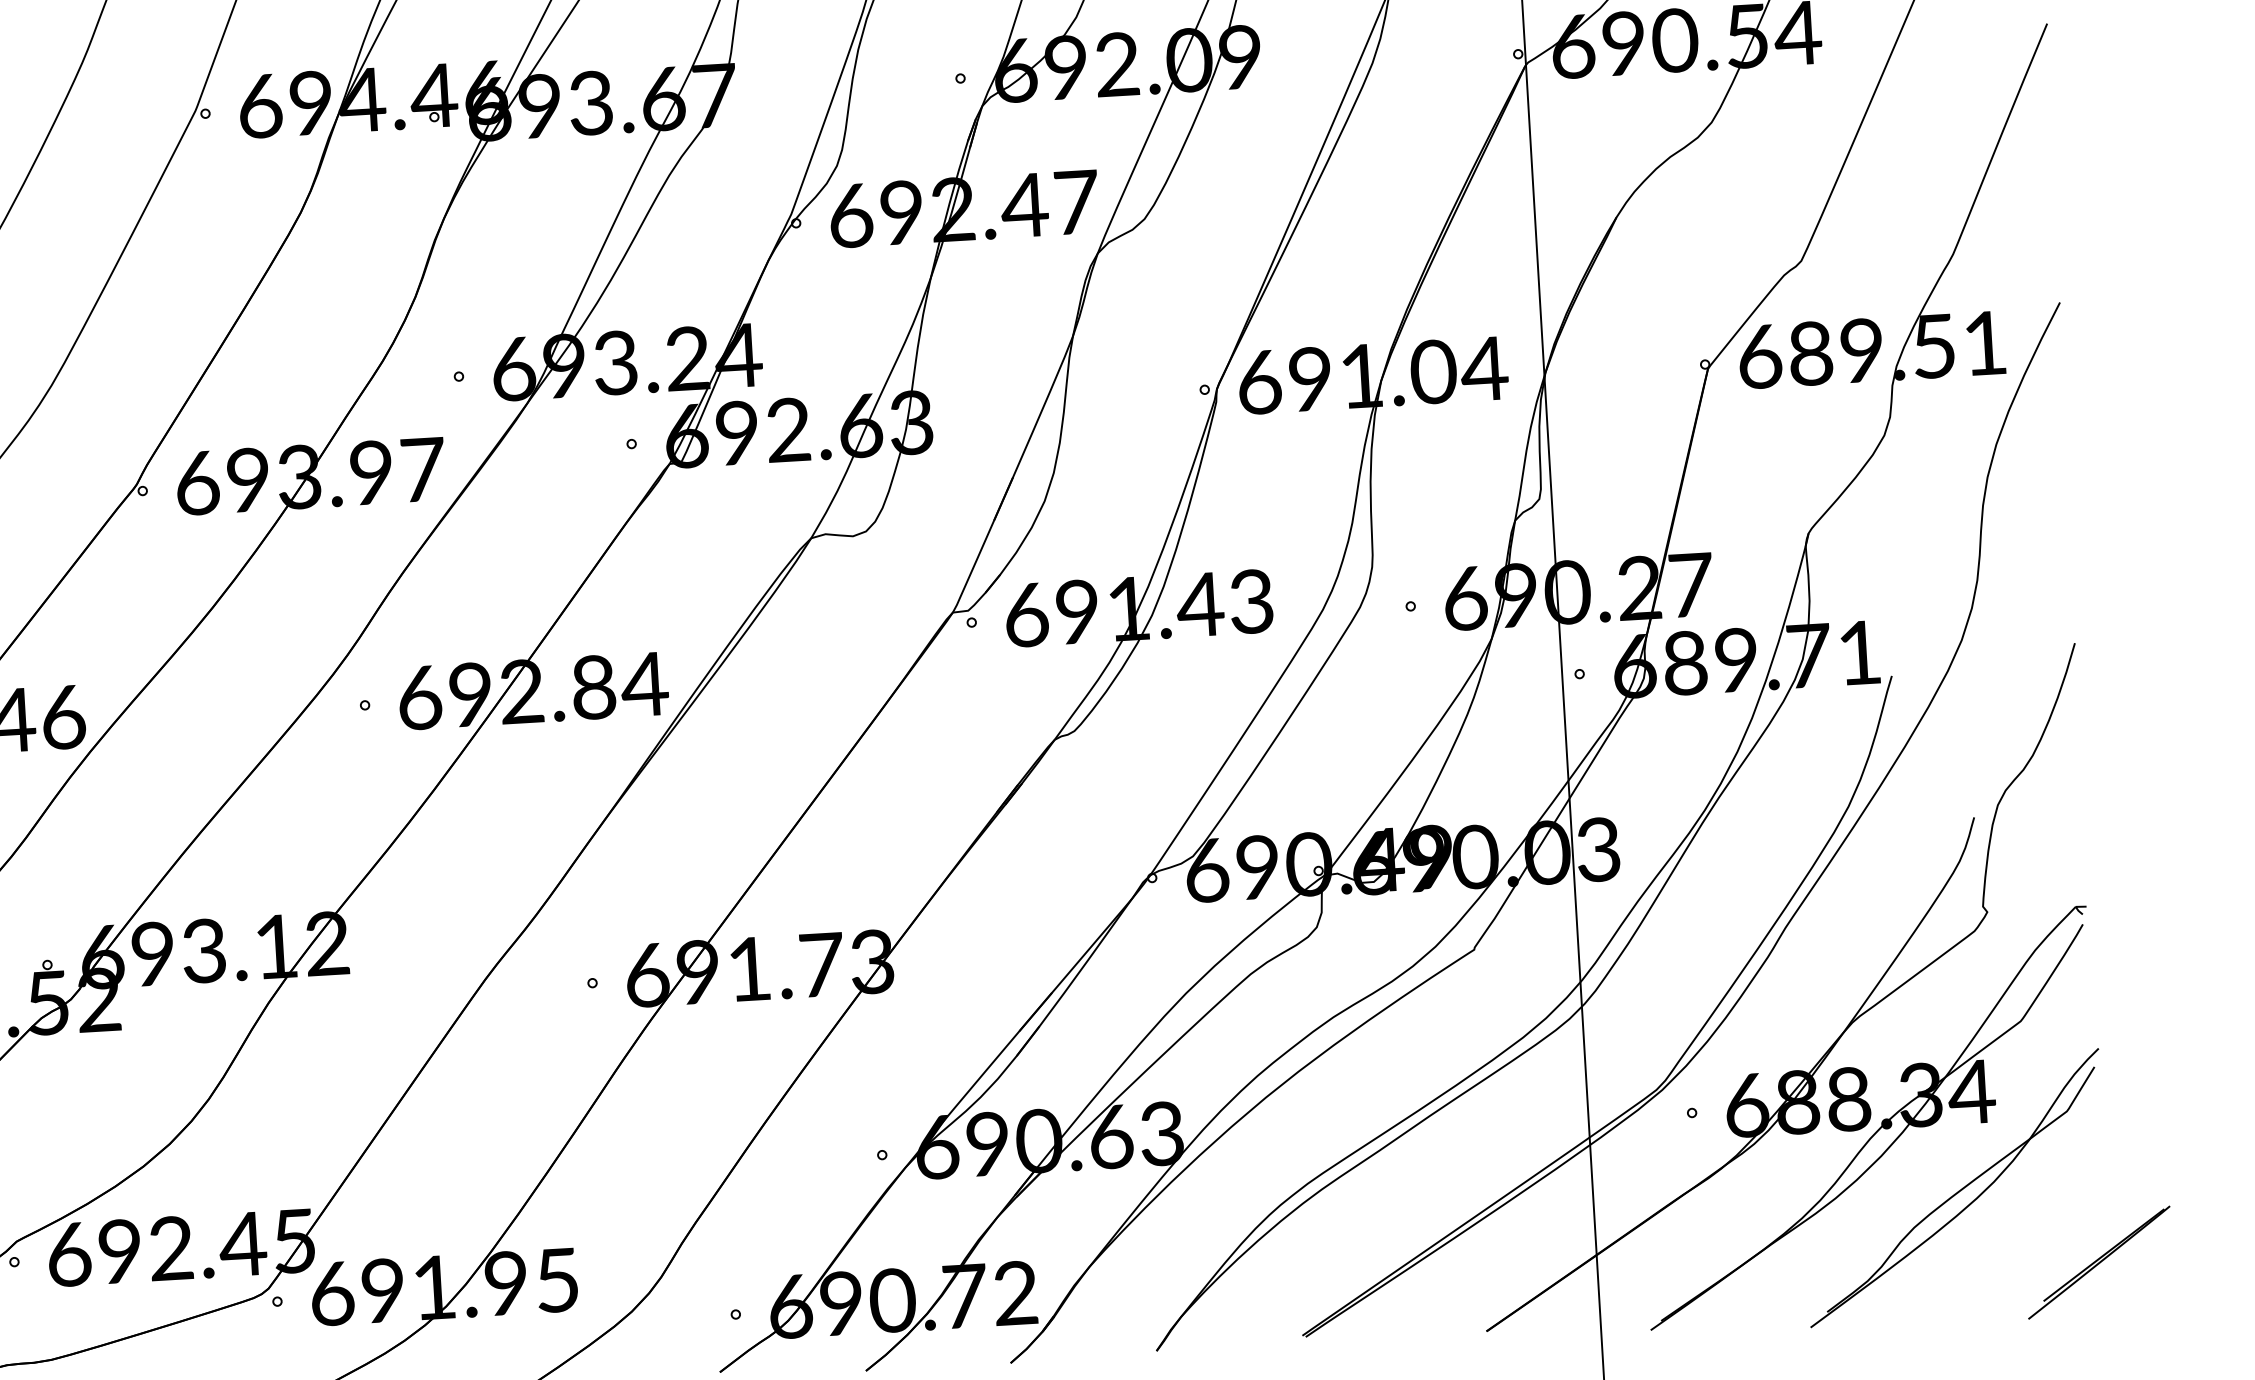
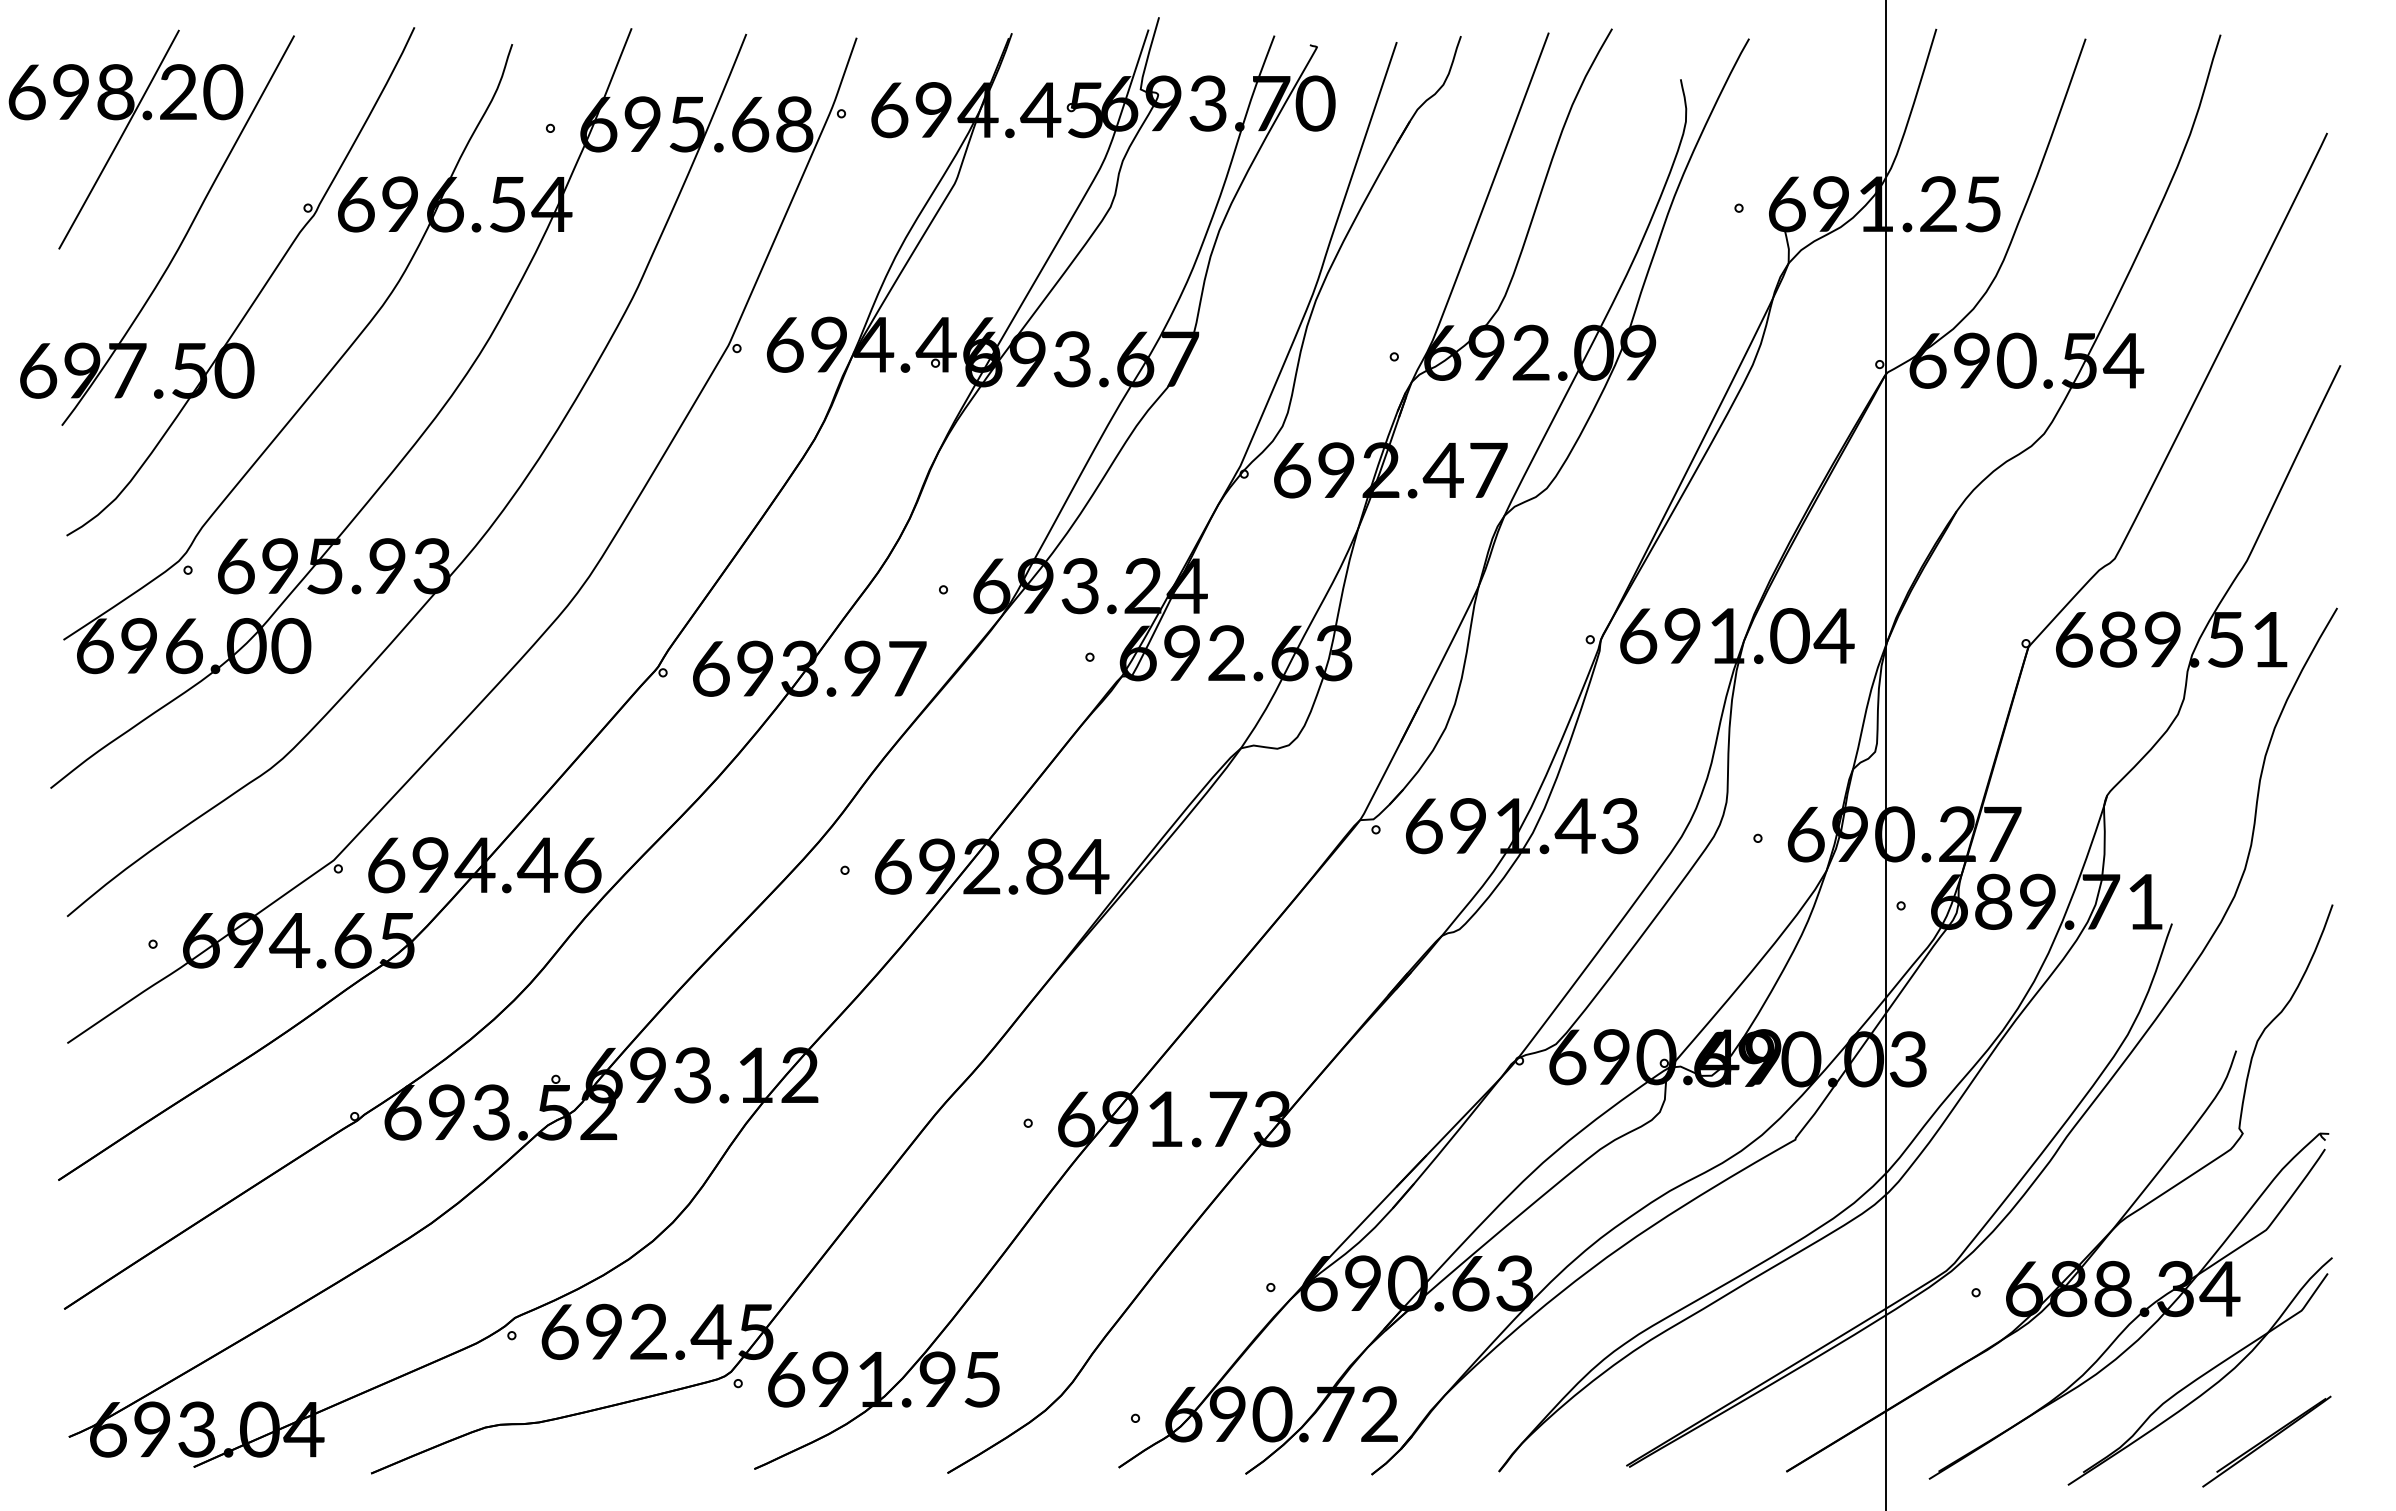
part: (2098, 1262) -> (2266, 1441), moved

